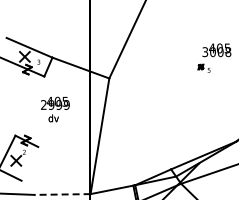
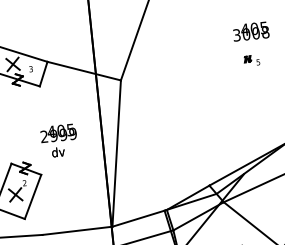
part: (203, 67) -> (250, 59), moved
text: (55, 109) -> (59, 140), moved
line: (29, 163) -> (32, 196), added
line: (61, 194) -> (76, 230), dashed -> solid

